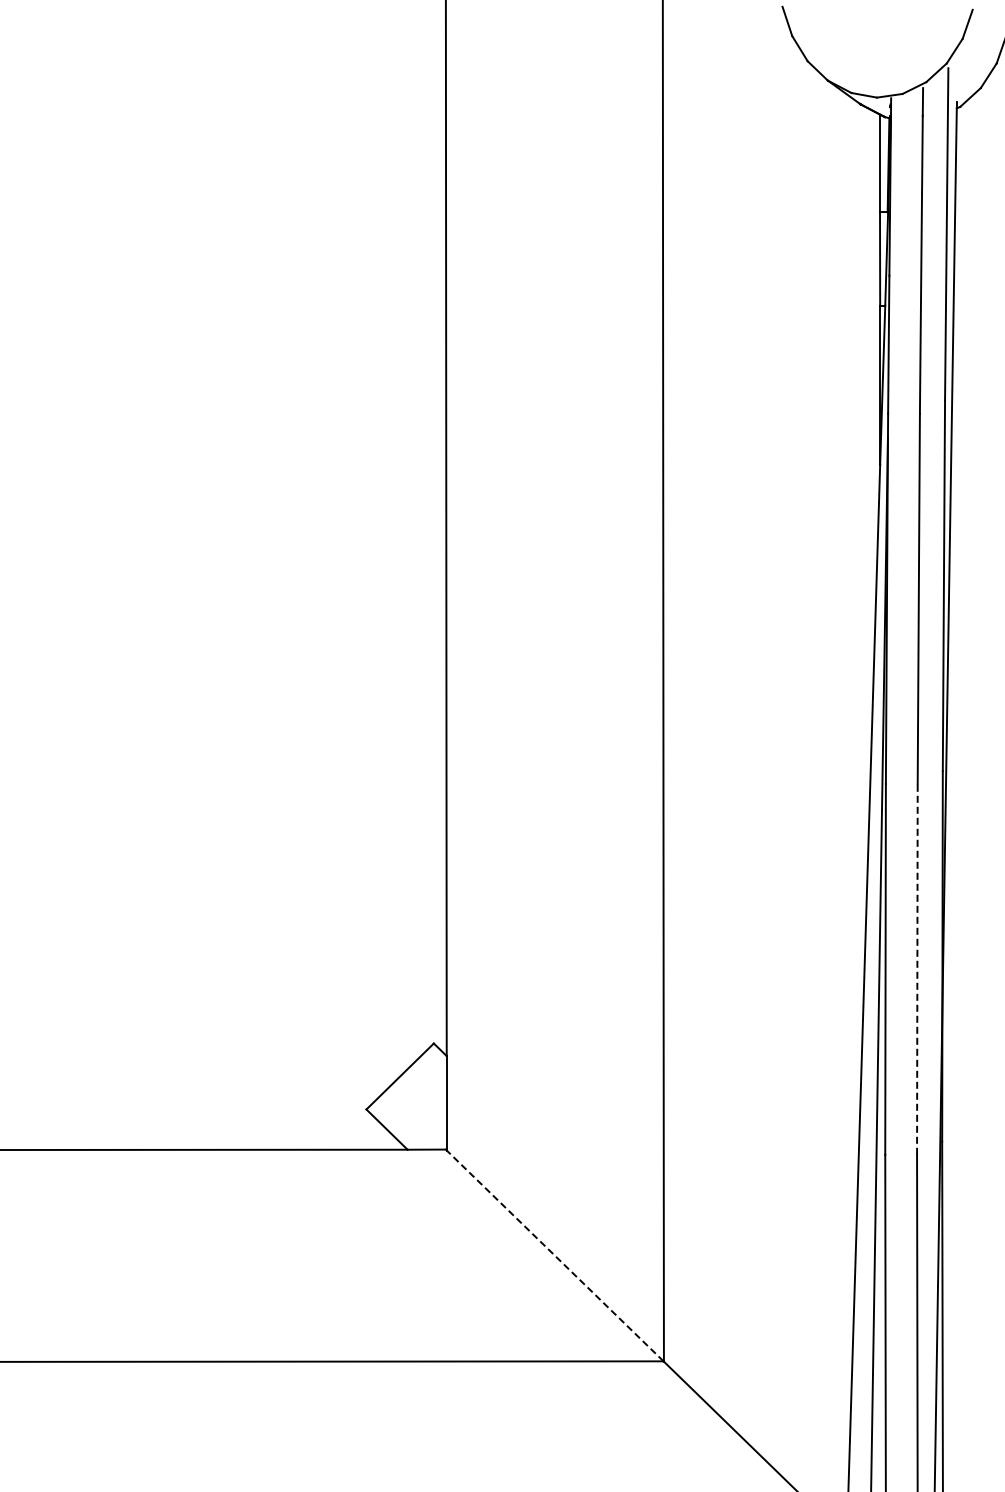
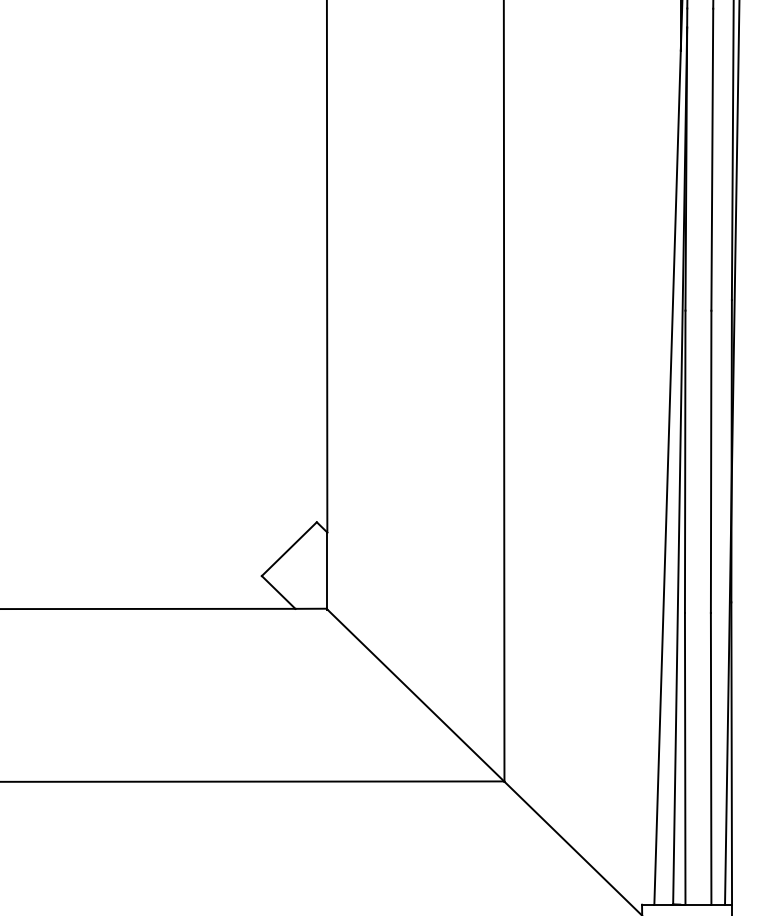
line: (917, 969) -> (711, 461), dashed -> solid
line: (554, 1255) -> (415, 695), dashed -> solid

